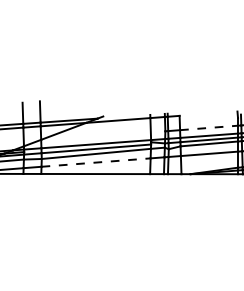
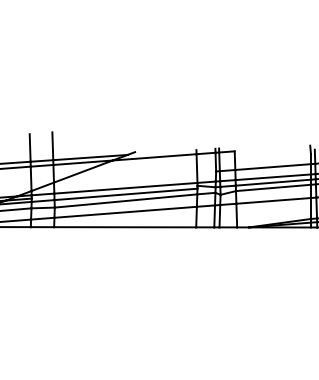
line: (209, 127) -> (273, 166), dashed -> solid
line: (96, 162) -> (126, 212), dashed -> solid

